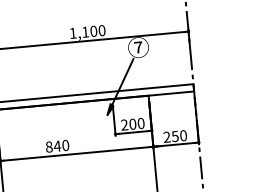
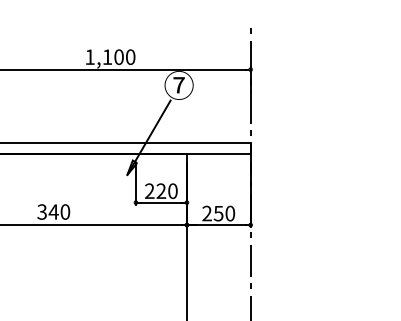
text: (133, 124) -> (161, 191), 200 -> 220
text: (48, 146) -> (41, 211), 840 -> 340

